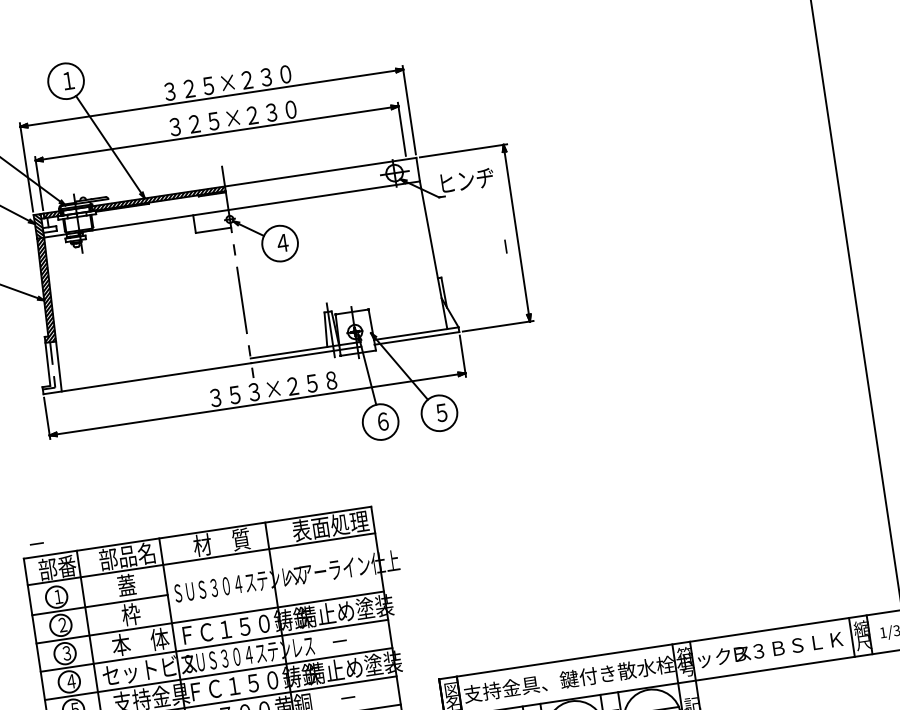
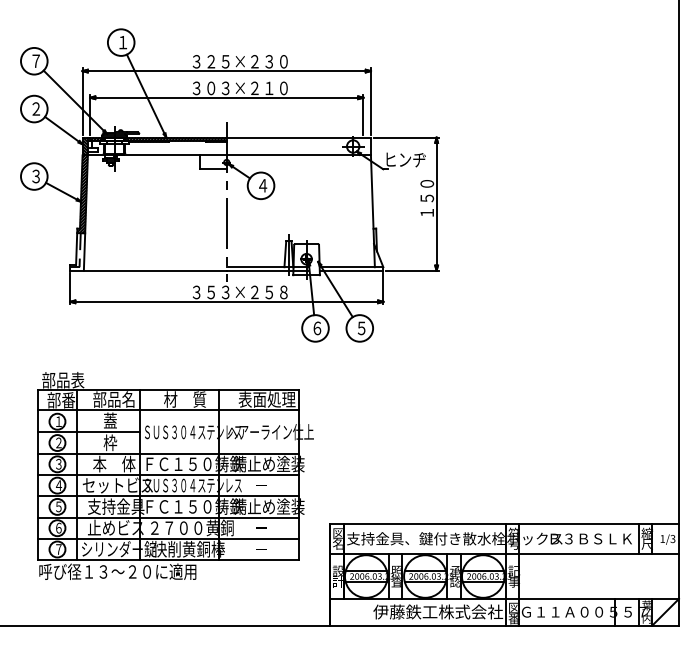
text: (233, 118) -> (240, 88), ３２５×２３０ -> ３０３×２１０
text: (503, 227) -> (427, 198), － -> １５０
text: (56, 541) -> (63, 380), － -> 部品表

